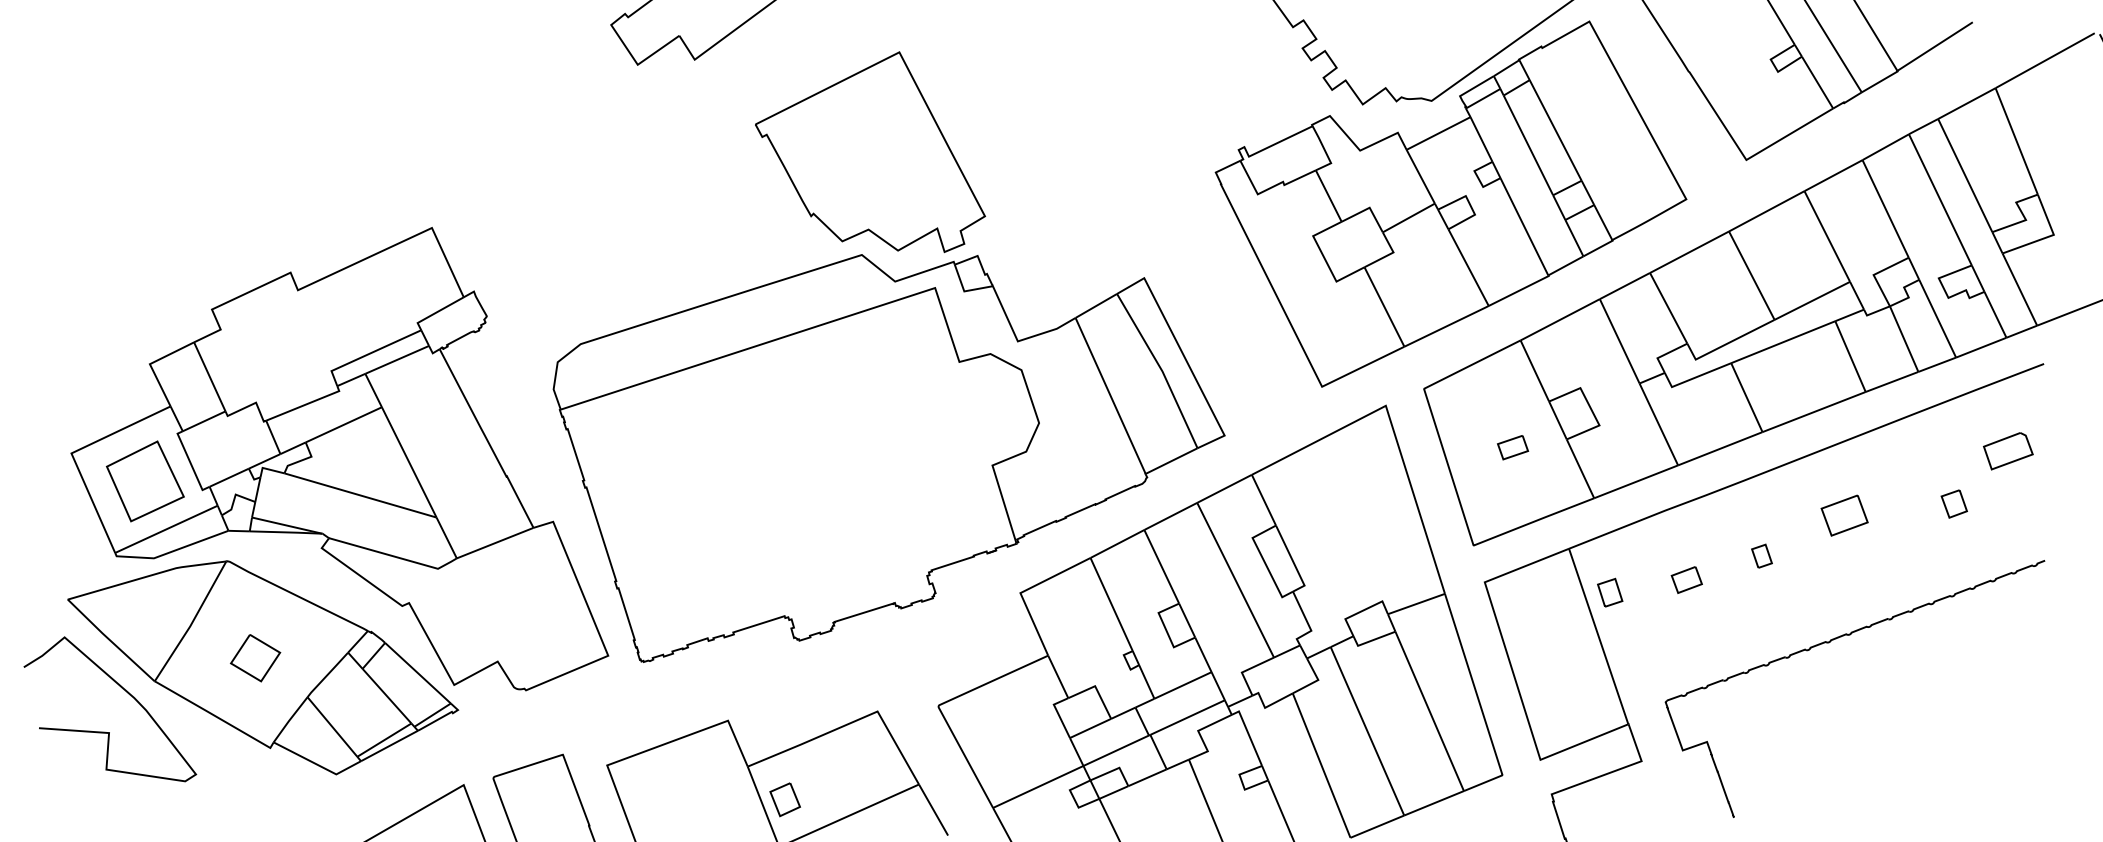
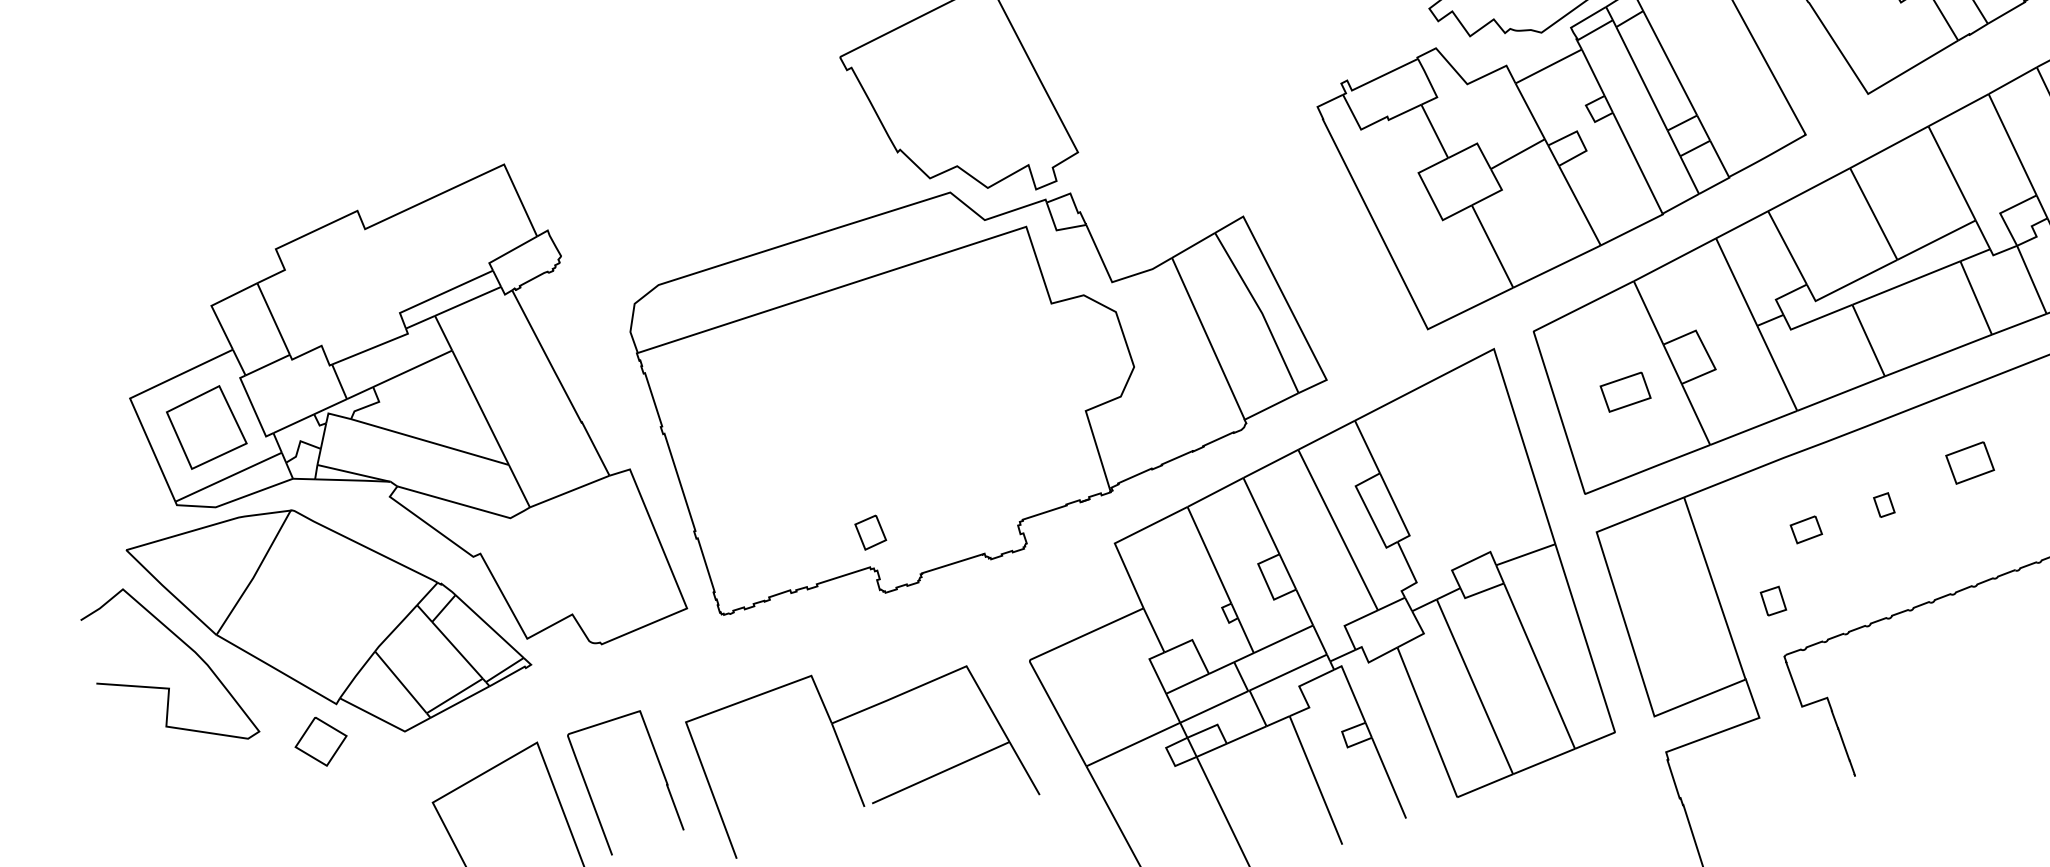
part: (1513, 447) -> (1626, 392), size x1.6
part: (1610, 592) -> (1773, 600), moved
part: (255, 658) -> (321, 742), moved
part: (784, 799) -> (869, 532), moved

